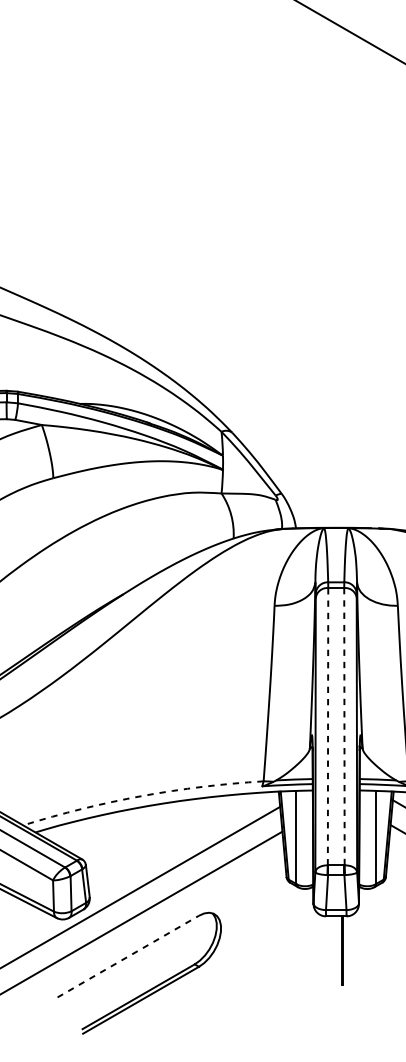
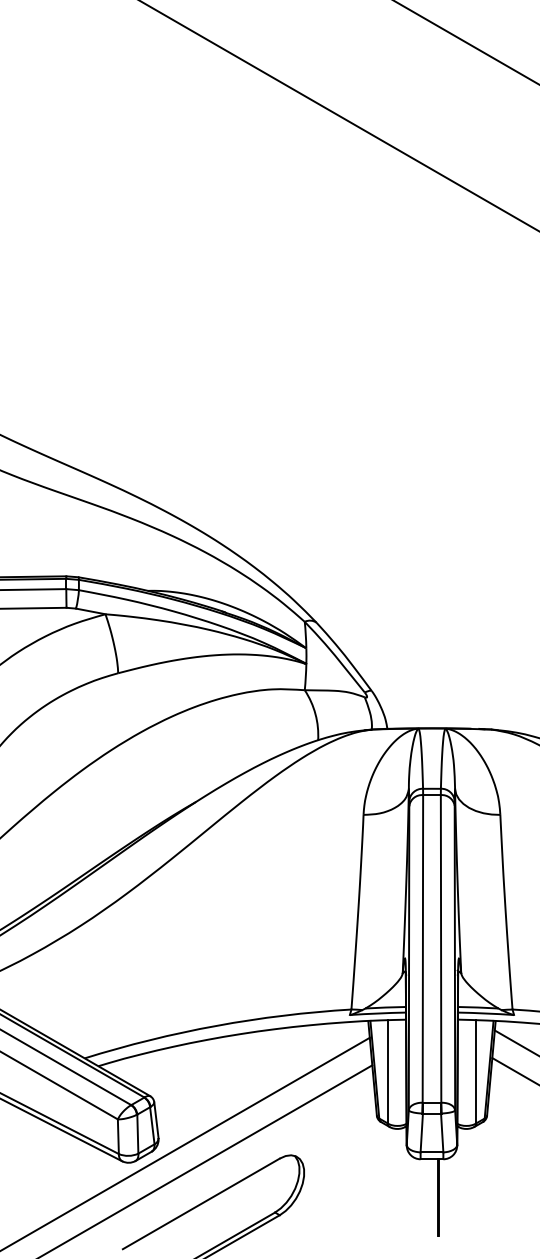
line: (327, 726) -> (422, 948), dashed -> solid
line: (344, 726) -> (441, 948), dashed -> solid
arc: (141, 795) -> (216, 1025), dashed -> solid
line: (128, 956) -> (201, 1203), dashed -> solid

